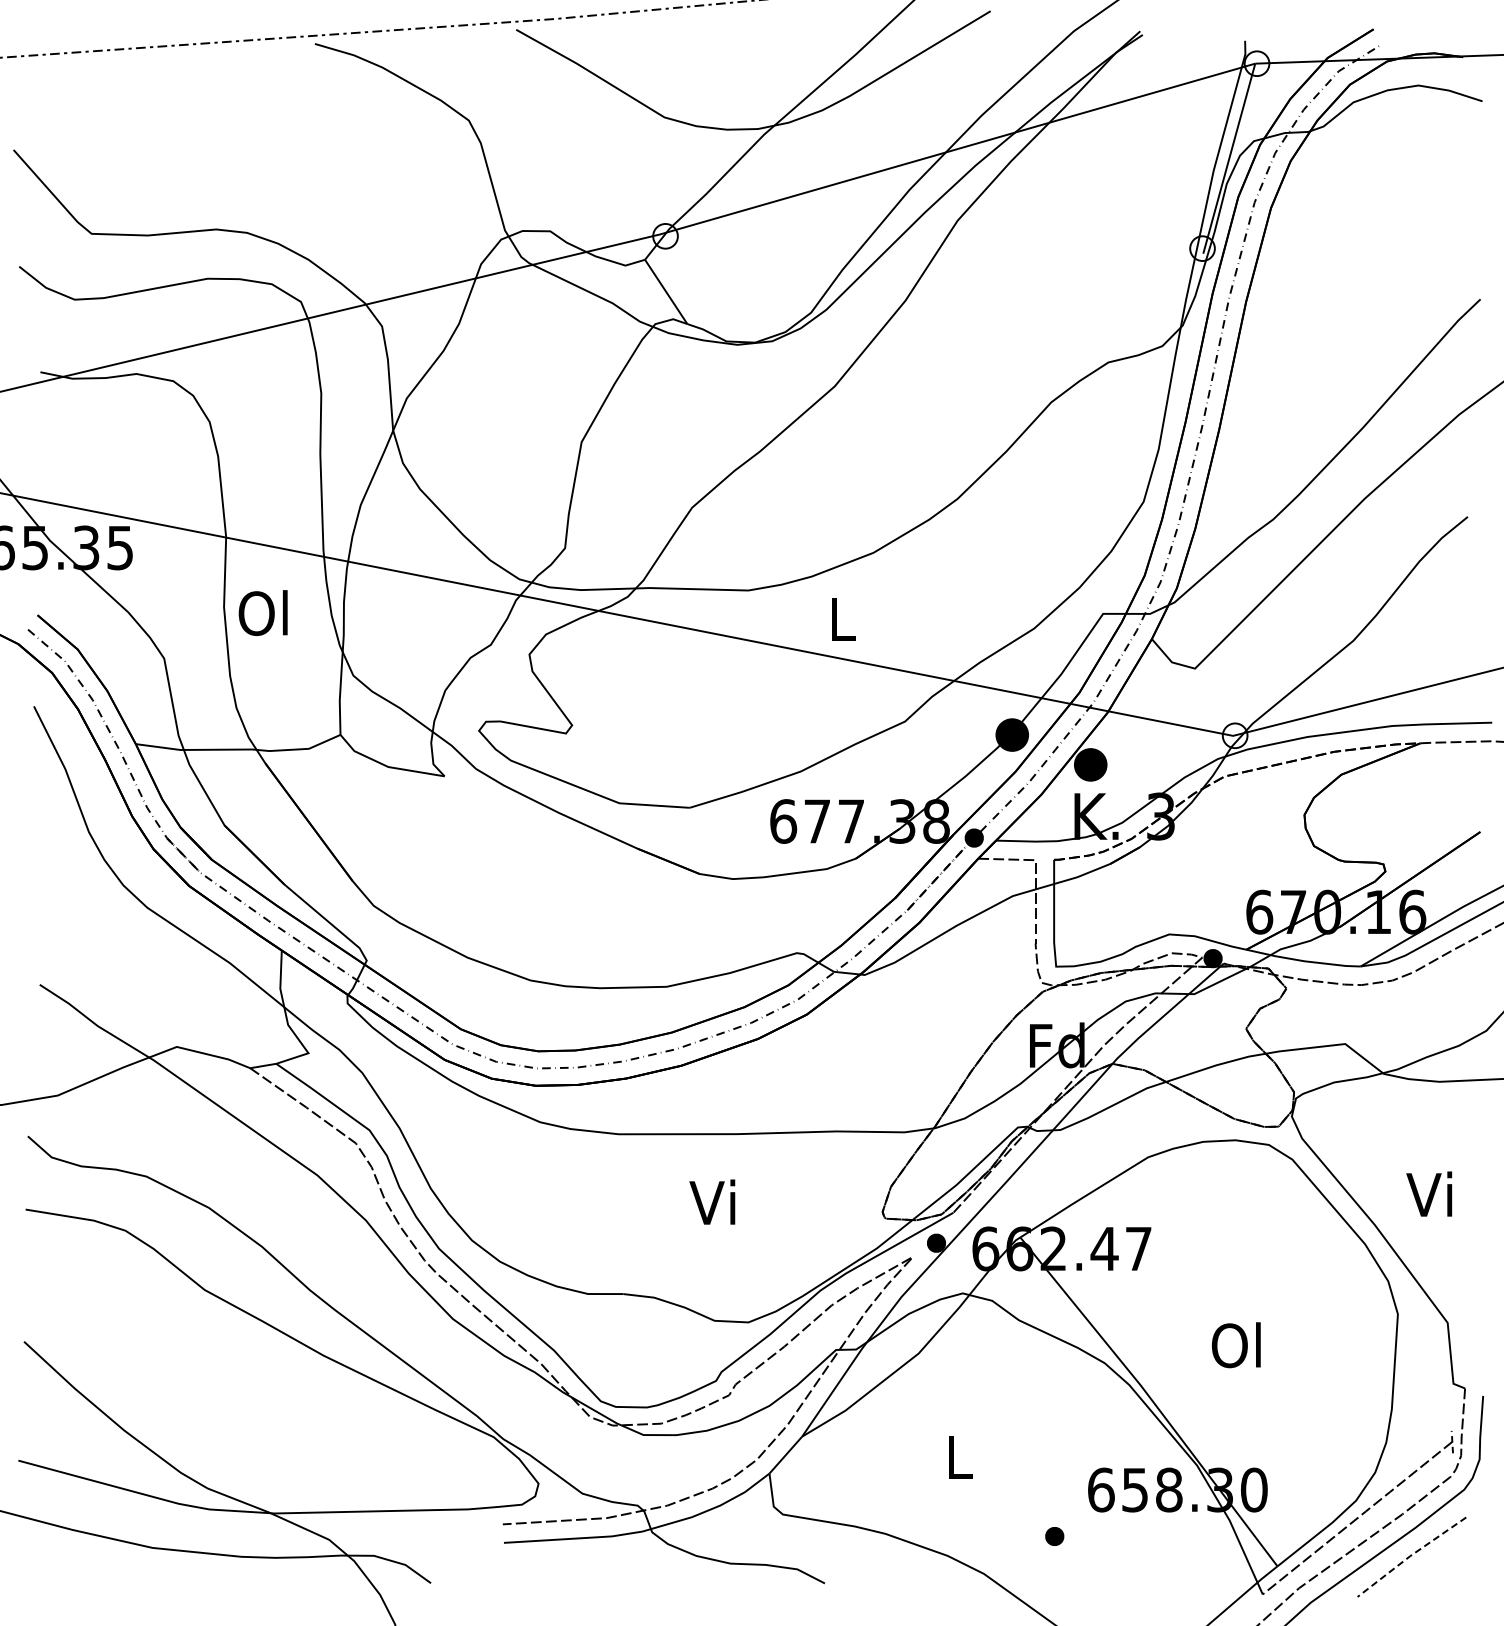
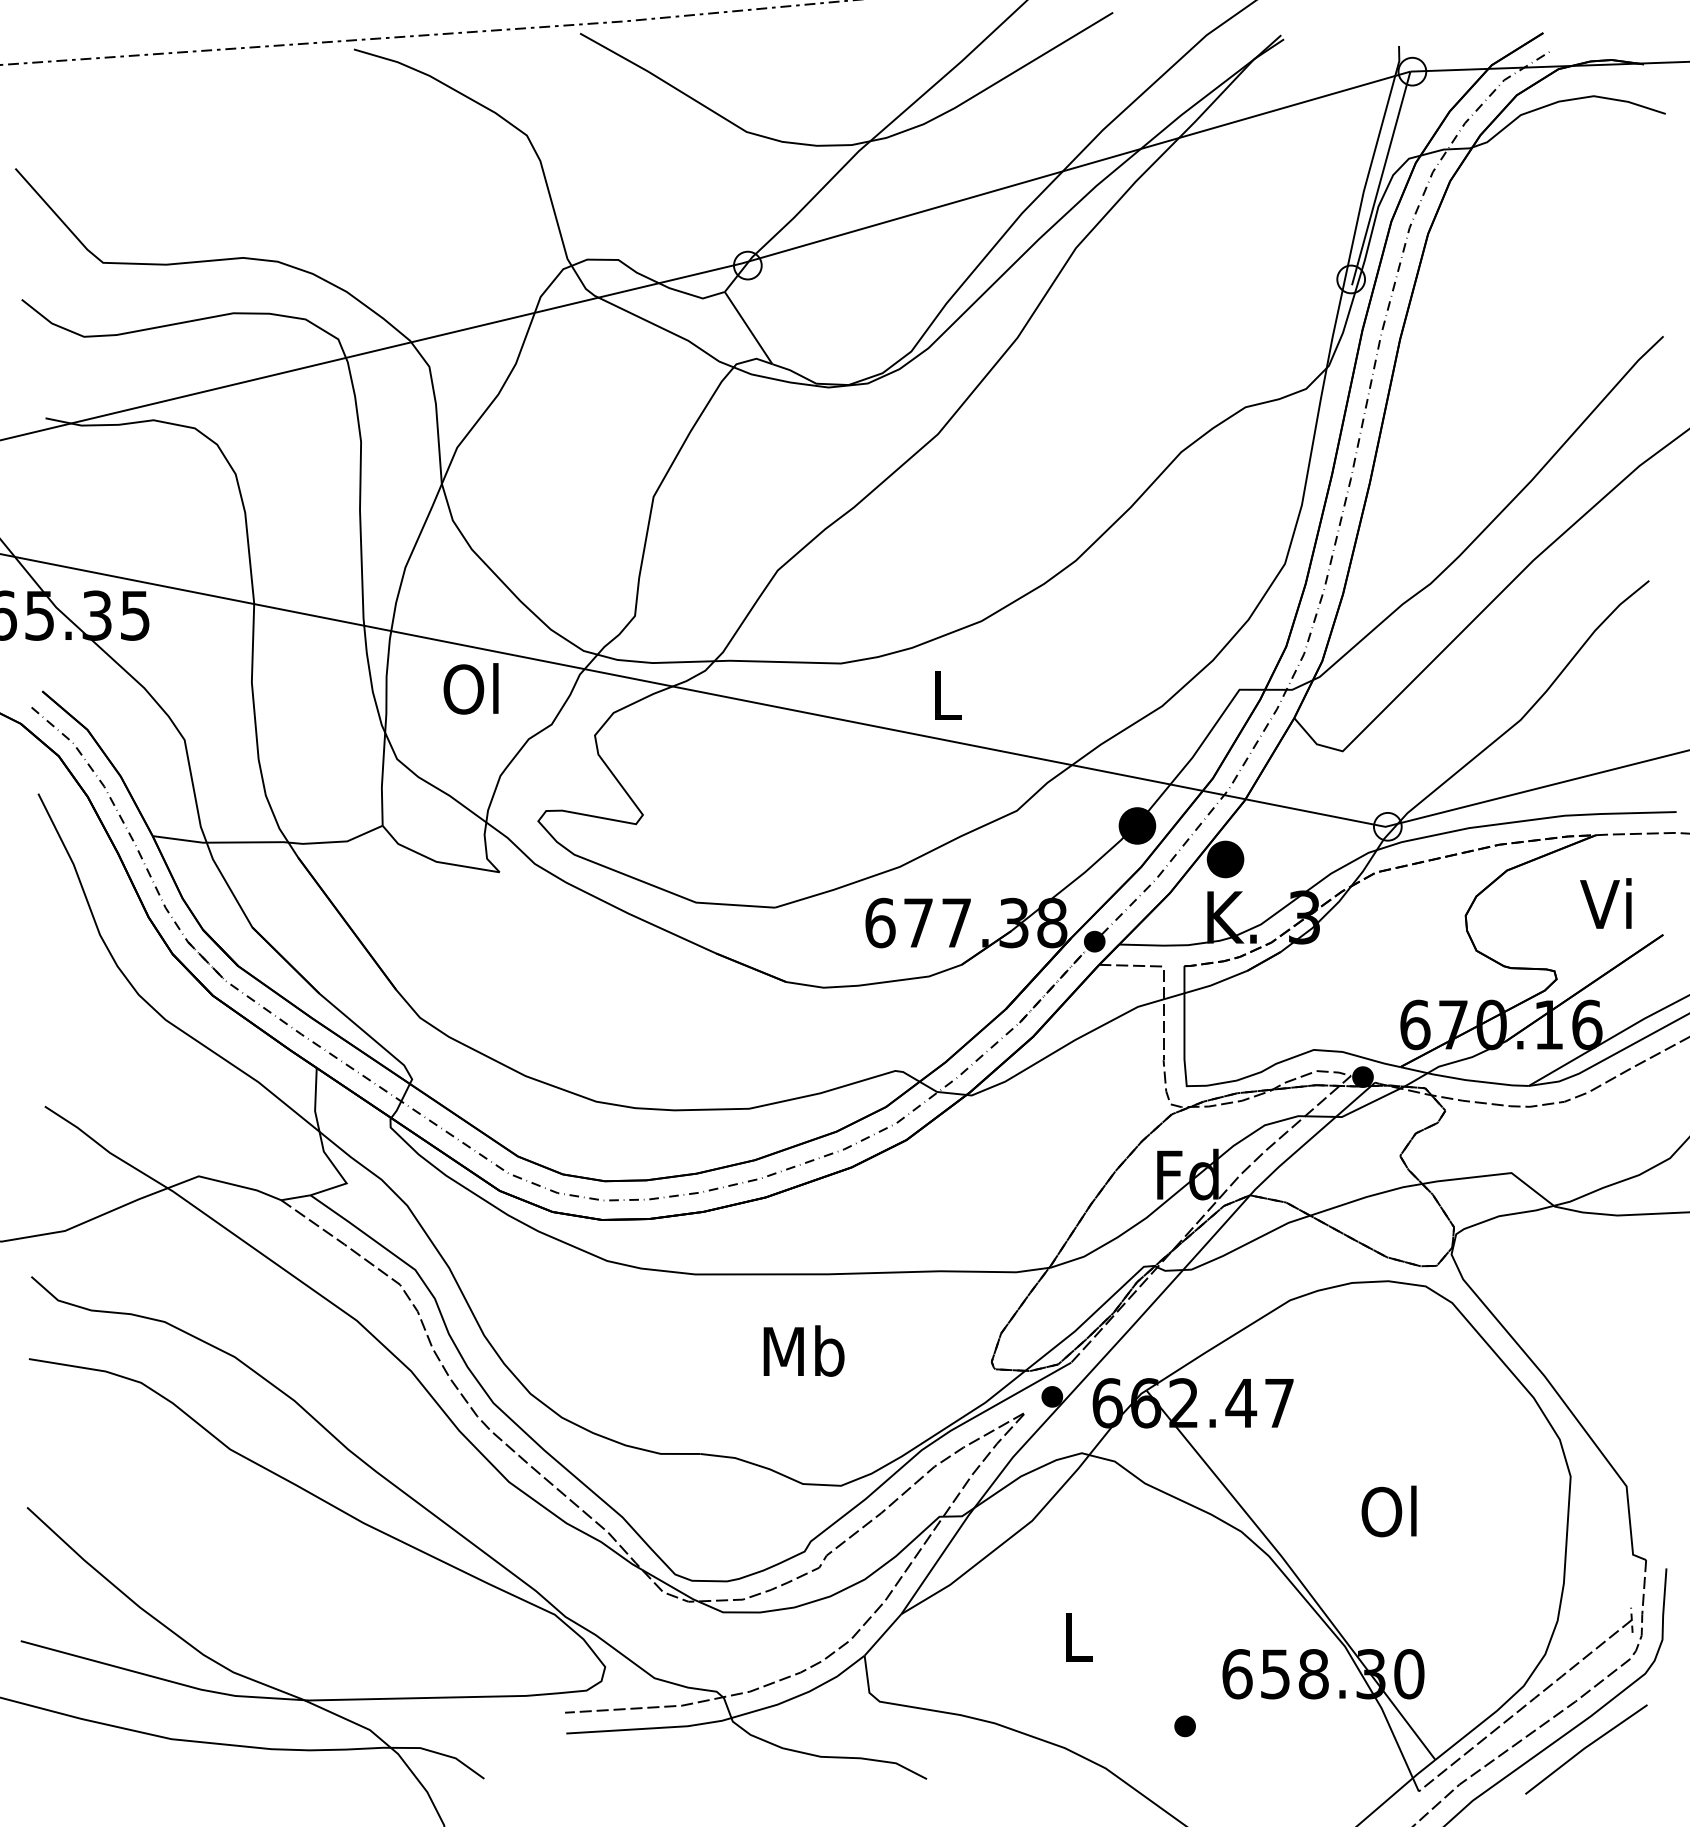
text: (262, 612) -> (470, 688), moved
text: (1429, 1193) -> (1606, 902), moved
text: (715, 1202) -> (803, 1351), Vi -> Mb
line: (1410, 1556) -> (1584, 1748), dashed -> solid

